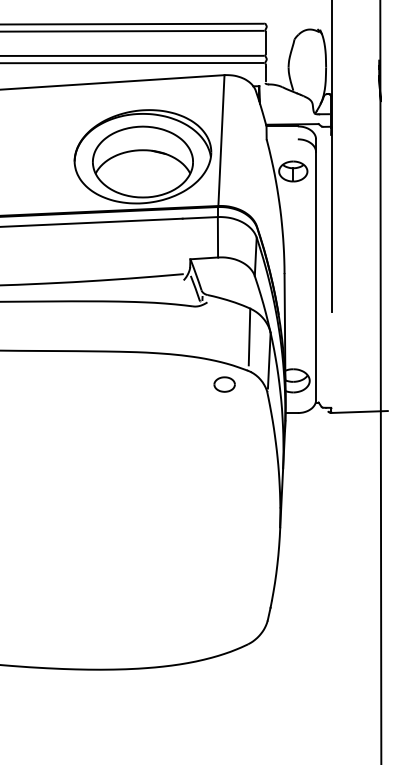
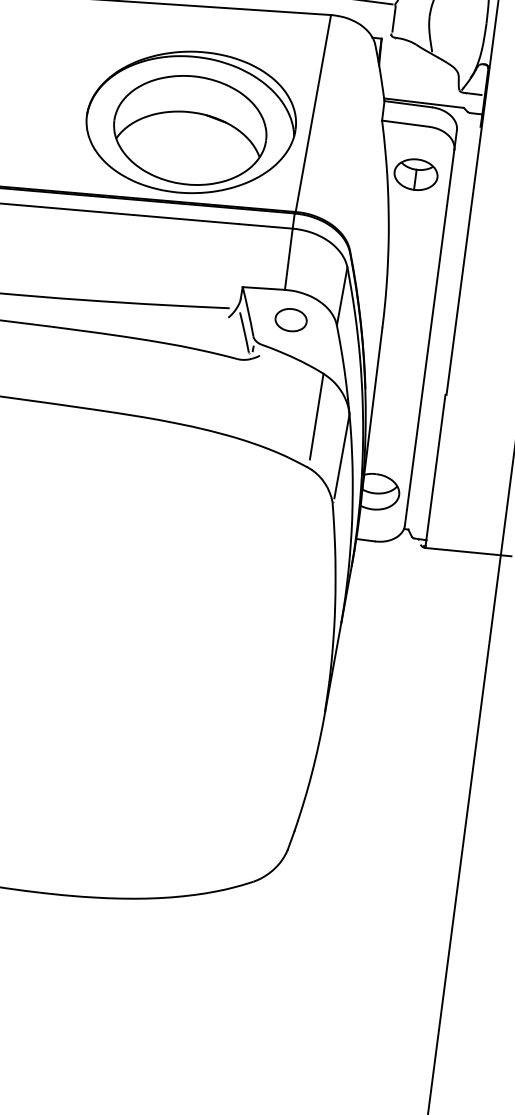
line: (281, 139) -> (404, 123), added
line: (331, 359) -> (436, 467), added
part: (224, 384) -> (290, 319), moved

